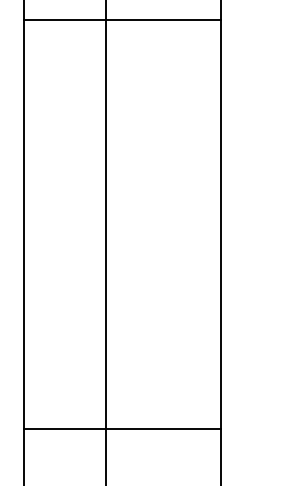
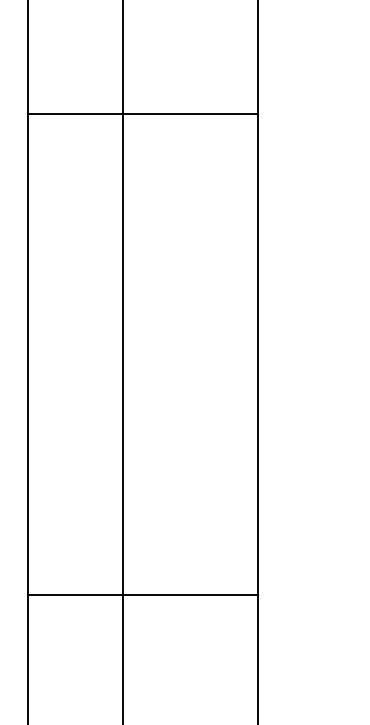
line: (122, 19) -> (142, 113), moved
line: (122, 429) -> (142, 594), moved

